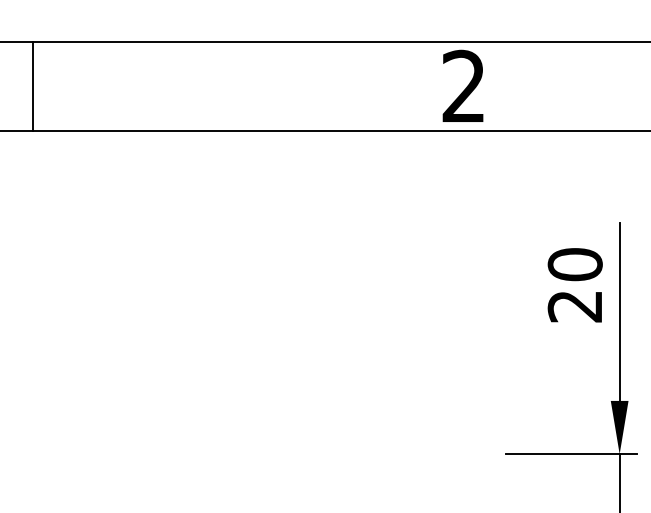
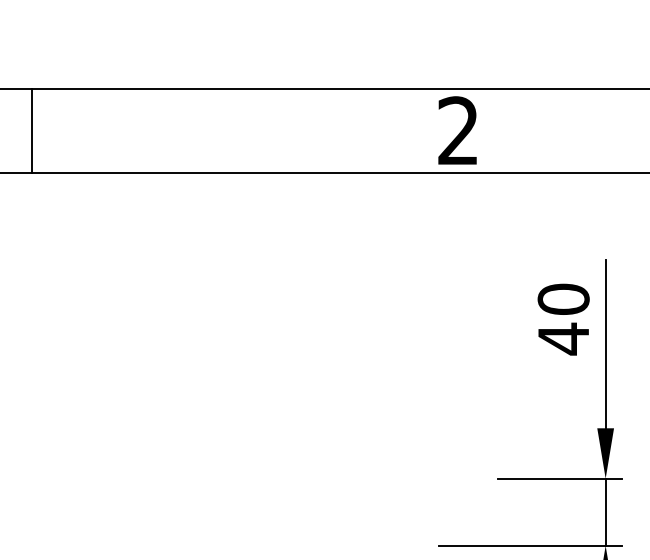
line: (32, 86) -> (32, 130), moved
text: (574, 305) -> (562, 338), 20 -> 40

